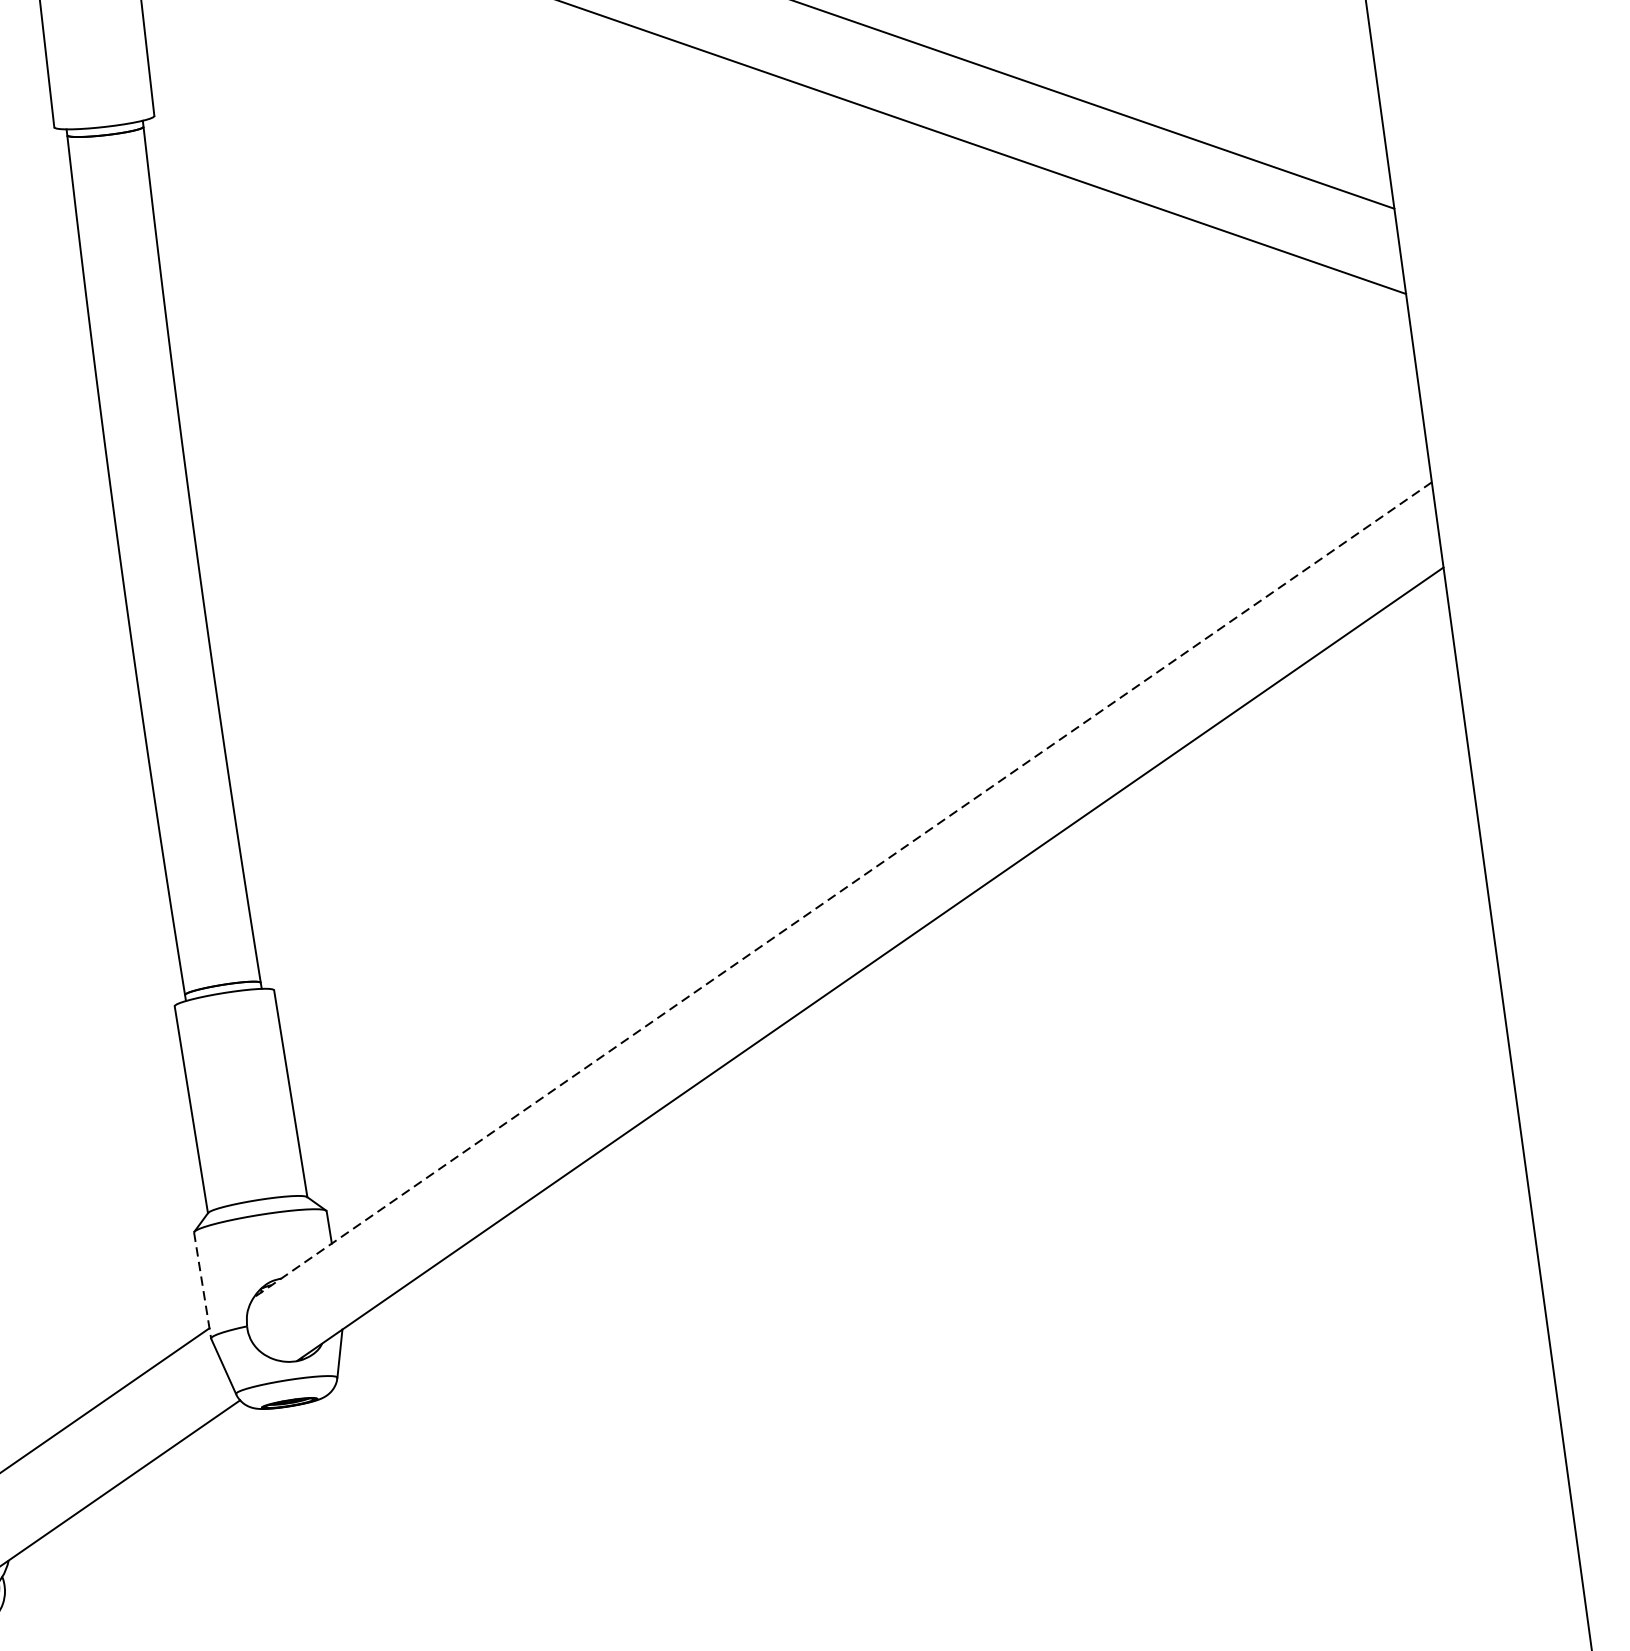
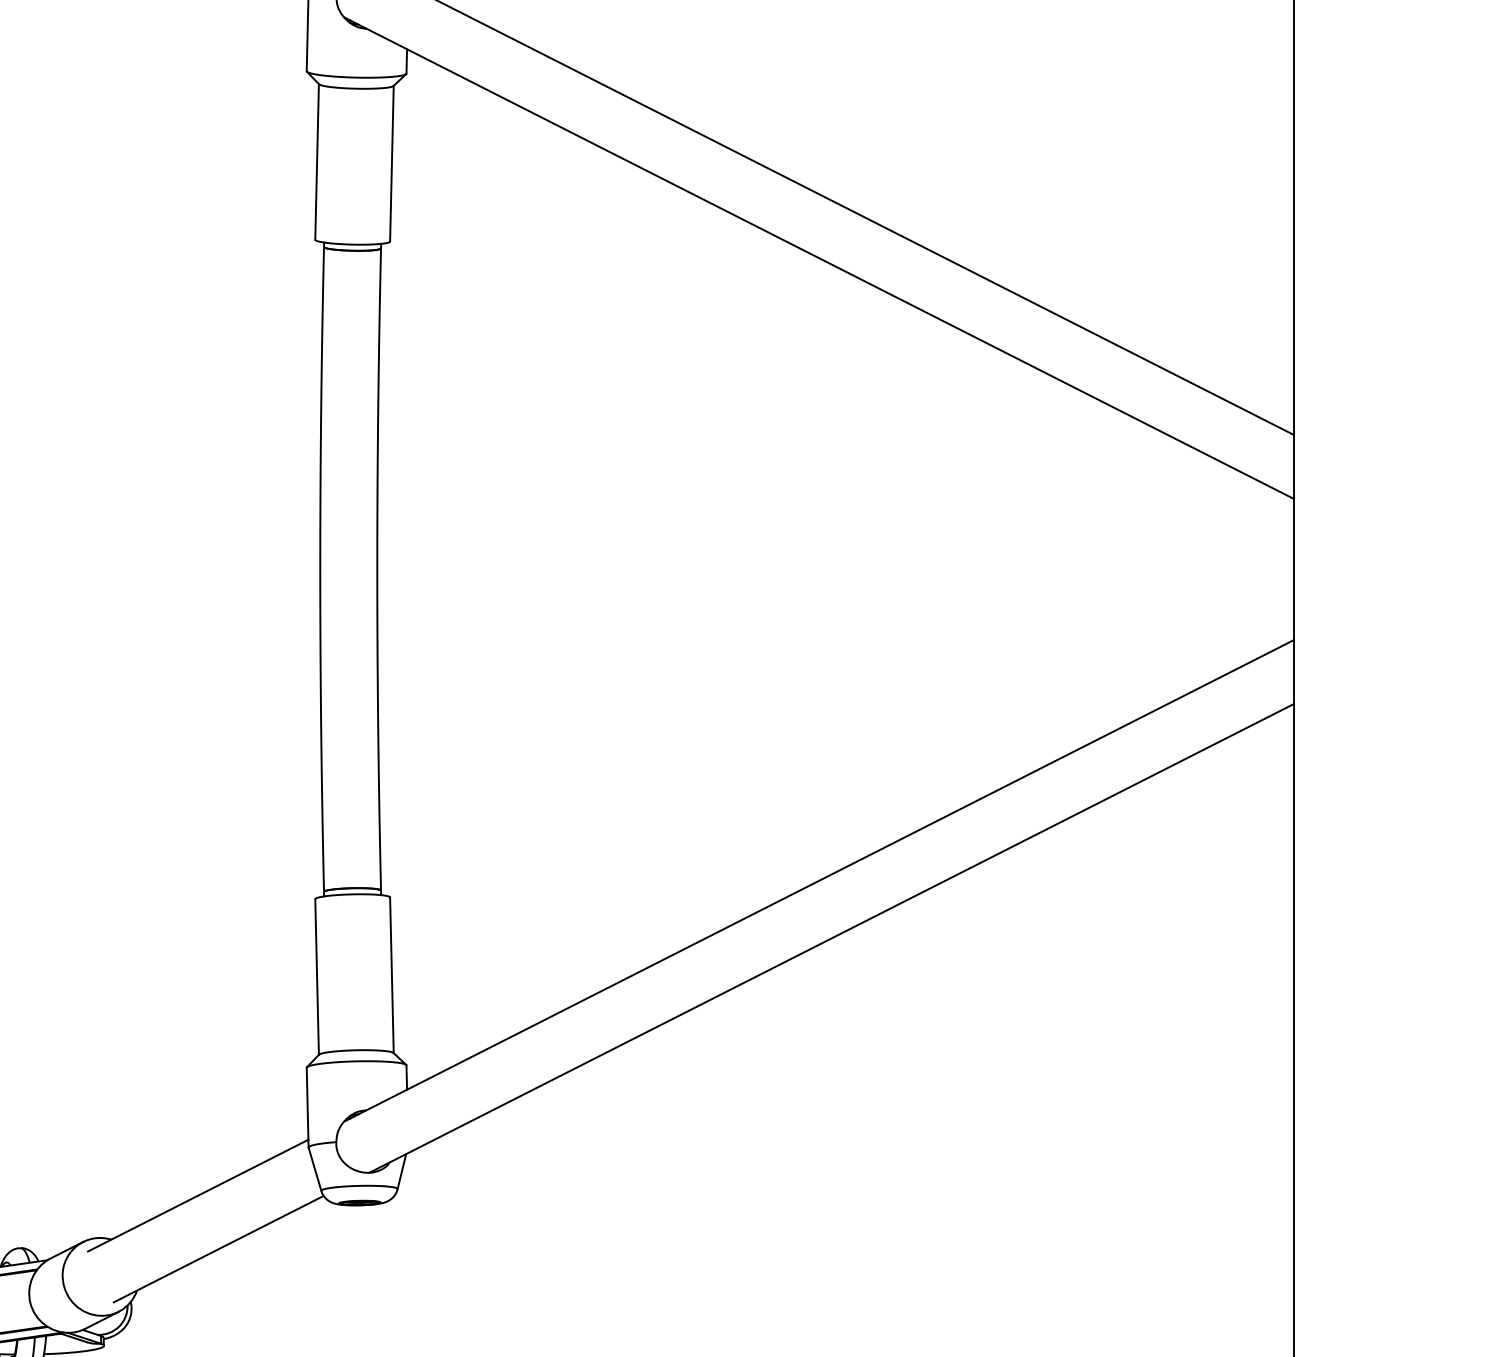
line: (843, 889) -> (819, 880), dashed -> solid
line: (202, 1285) -> (307, 1107), dashed -> solid

